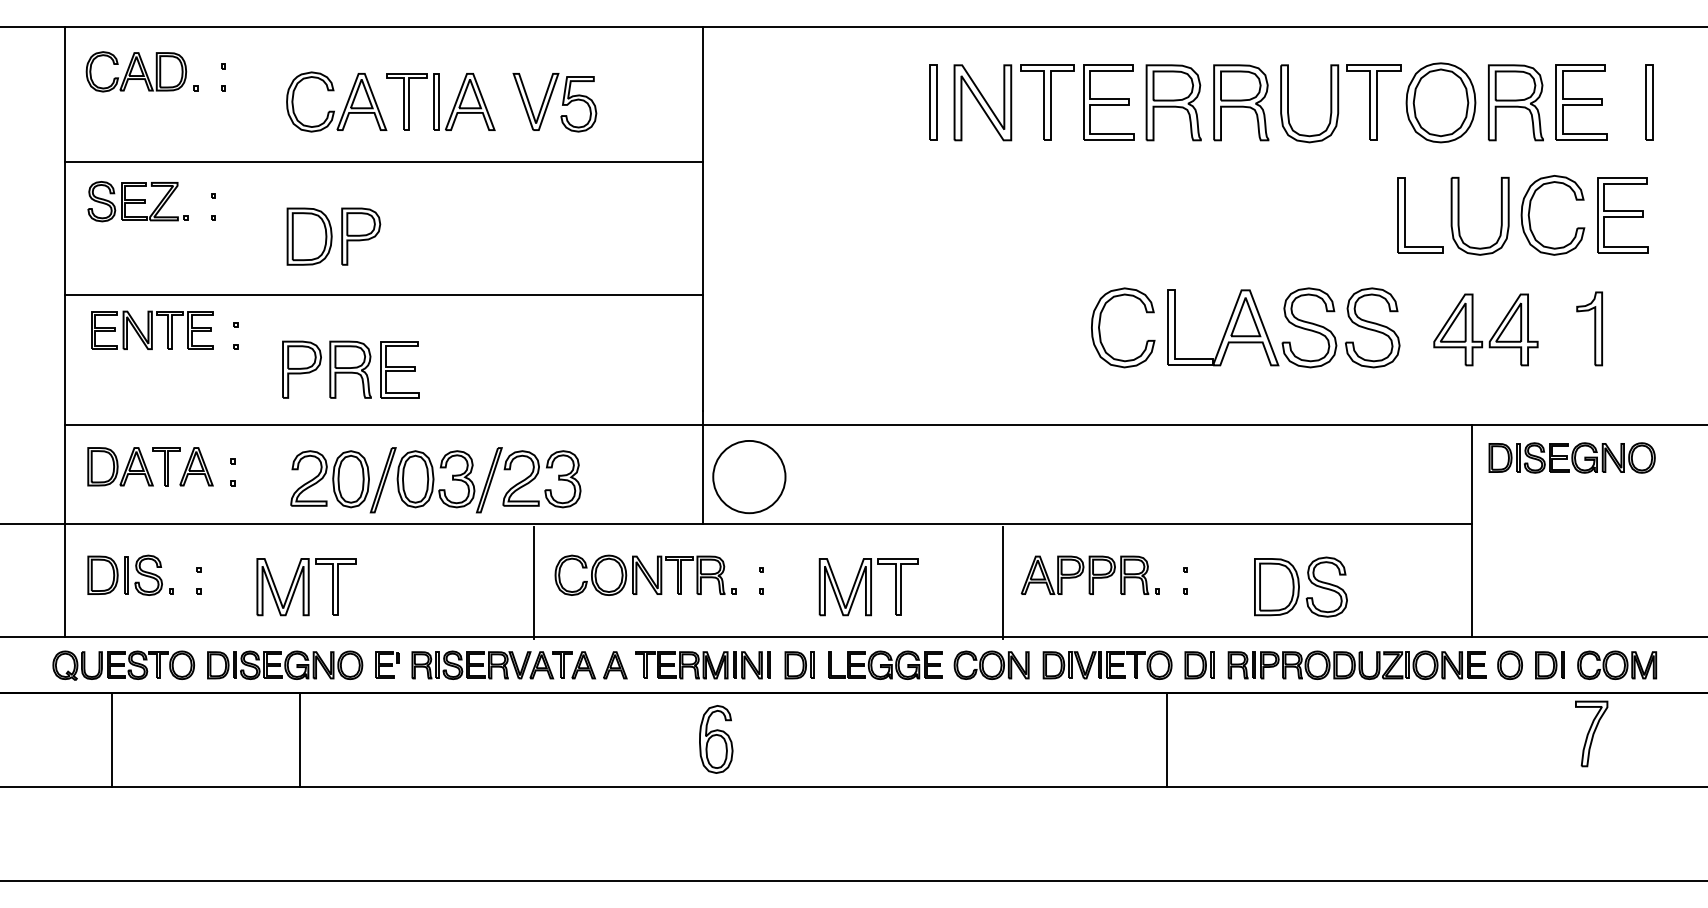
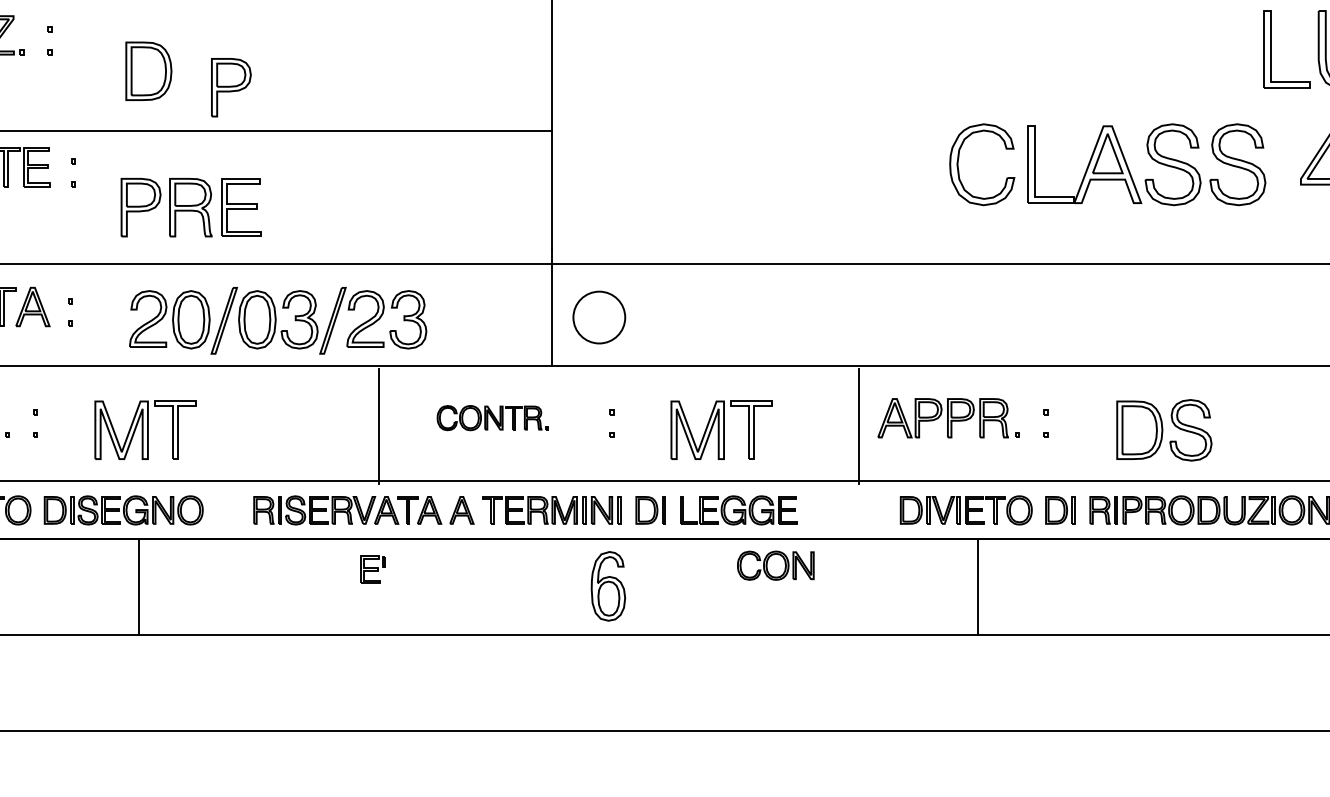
part: (361, 236) -> (231, 87), moved
circle: (749, 476) -> (599, 316), size x0.7
part: (645, 574) -> (492, 417), size x0.6
part: (387, 664) -> (373, 568), moved
part: (991, 664) -> (775, 564), moved
part: (716, 739) -> (608, 586), moved
line: (1167, 739) -> (978, 586), moved

